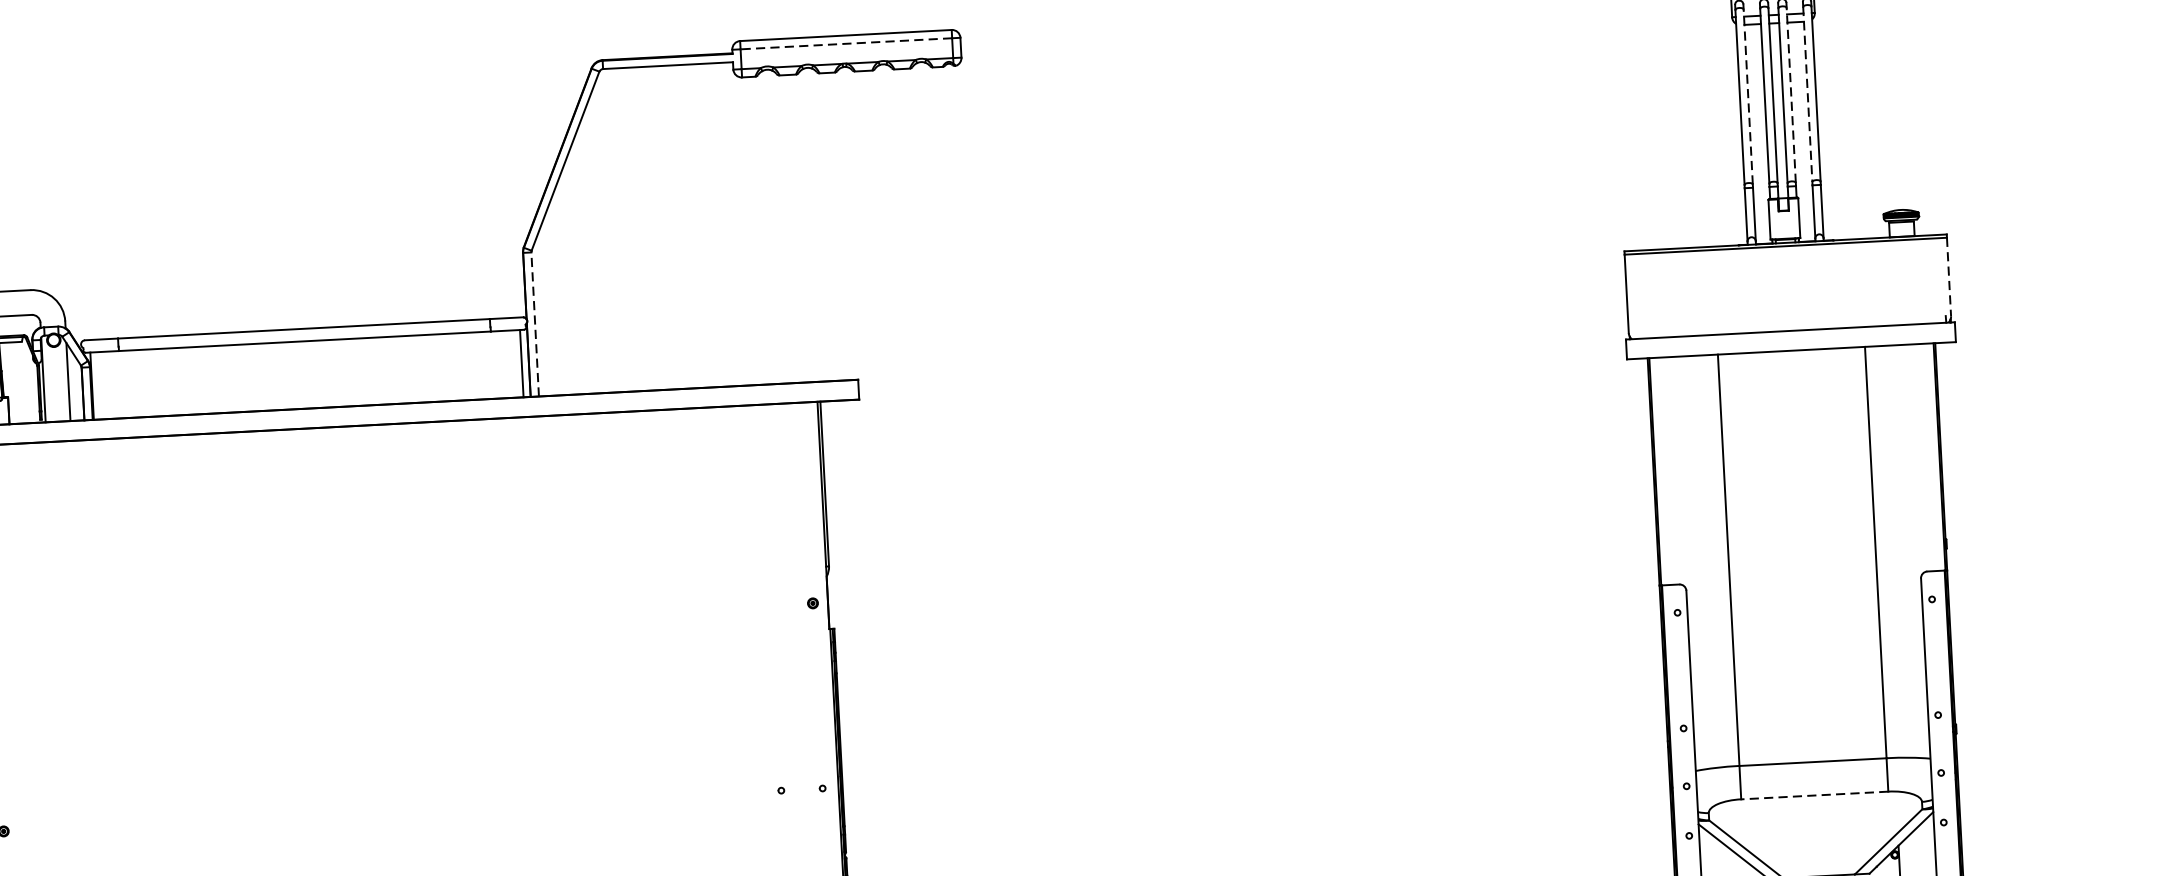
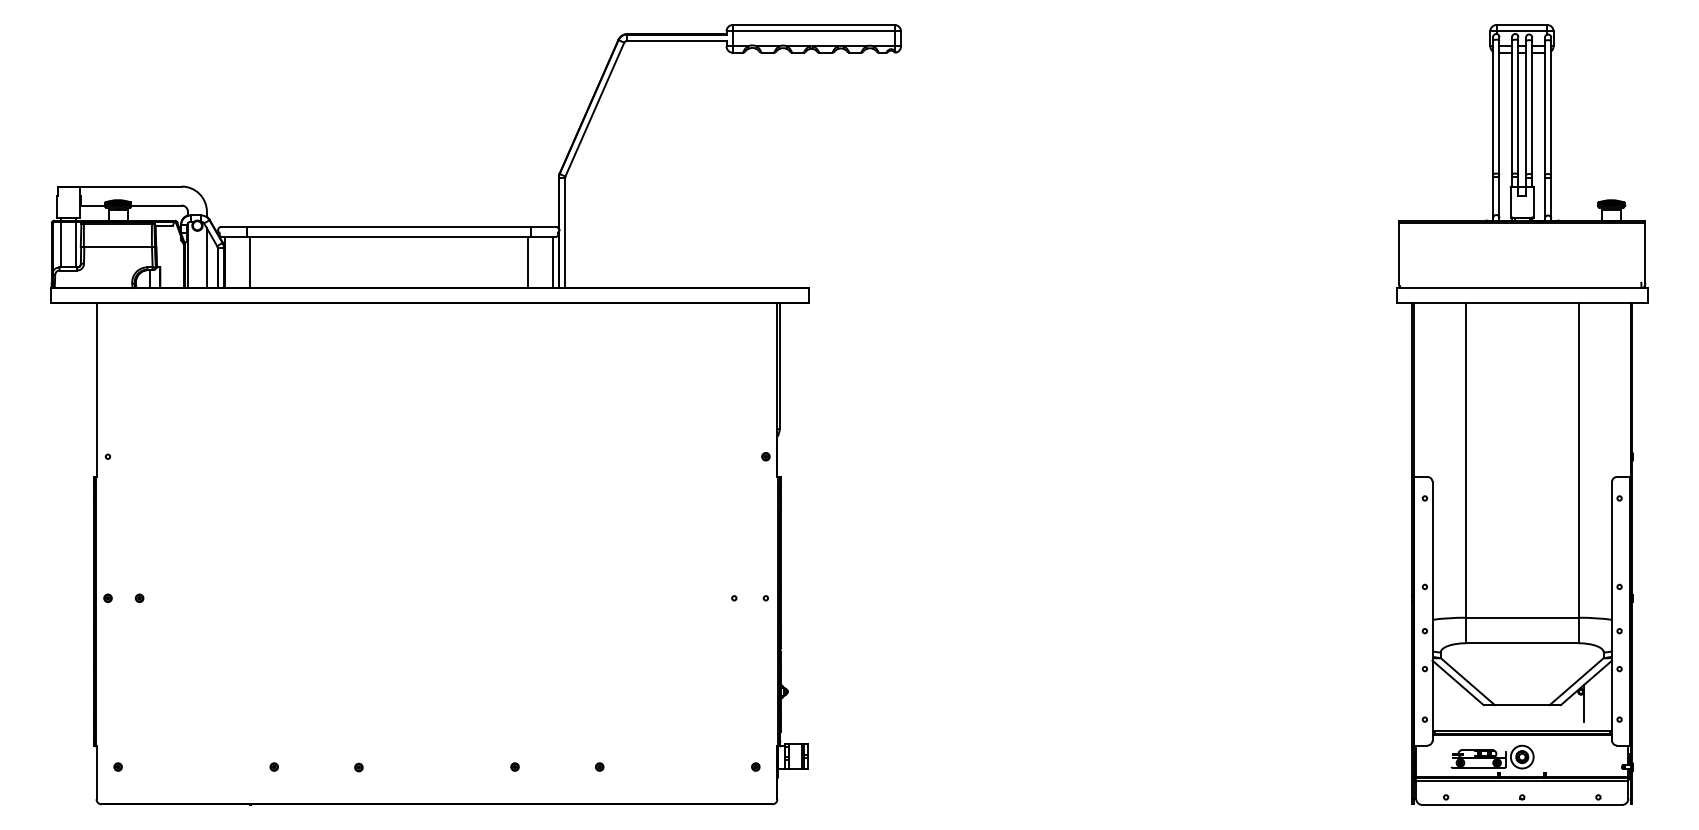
line: (846, 44) -> (813, 31), dashed -> solid
line: (1807, 94) -> (1544, 108), dashed -> solid
line: (1791, 95) -> (1532, 108), dashed -> solid
line: (1748, 96) -> (1499, 107), dashed -> solid
line: (1949, 277) -> (1645, 253), dashed -> solid
line: (535, 323) -> (565, 232), dashed -> solid
line: (489, 365) -> (528, 262), added
line: (125, 384) -> (250, 262), added
line: (1813, 795) -> (1521, 643), dashed -> solid

